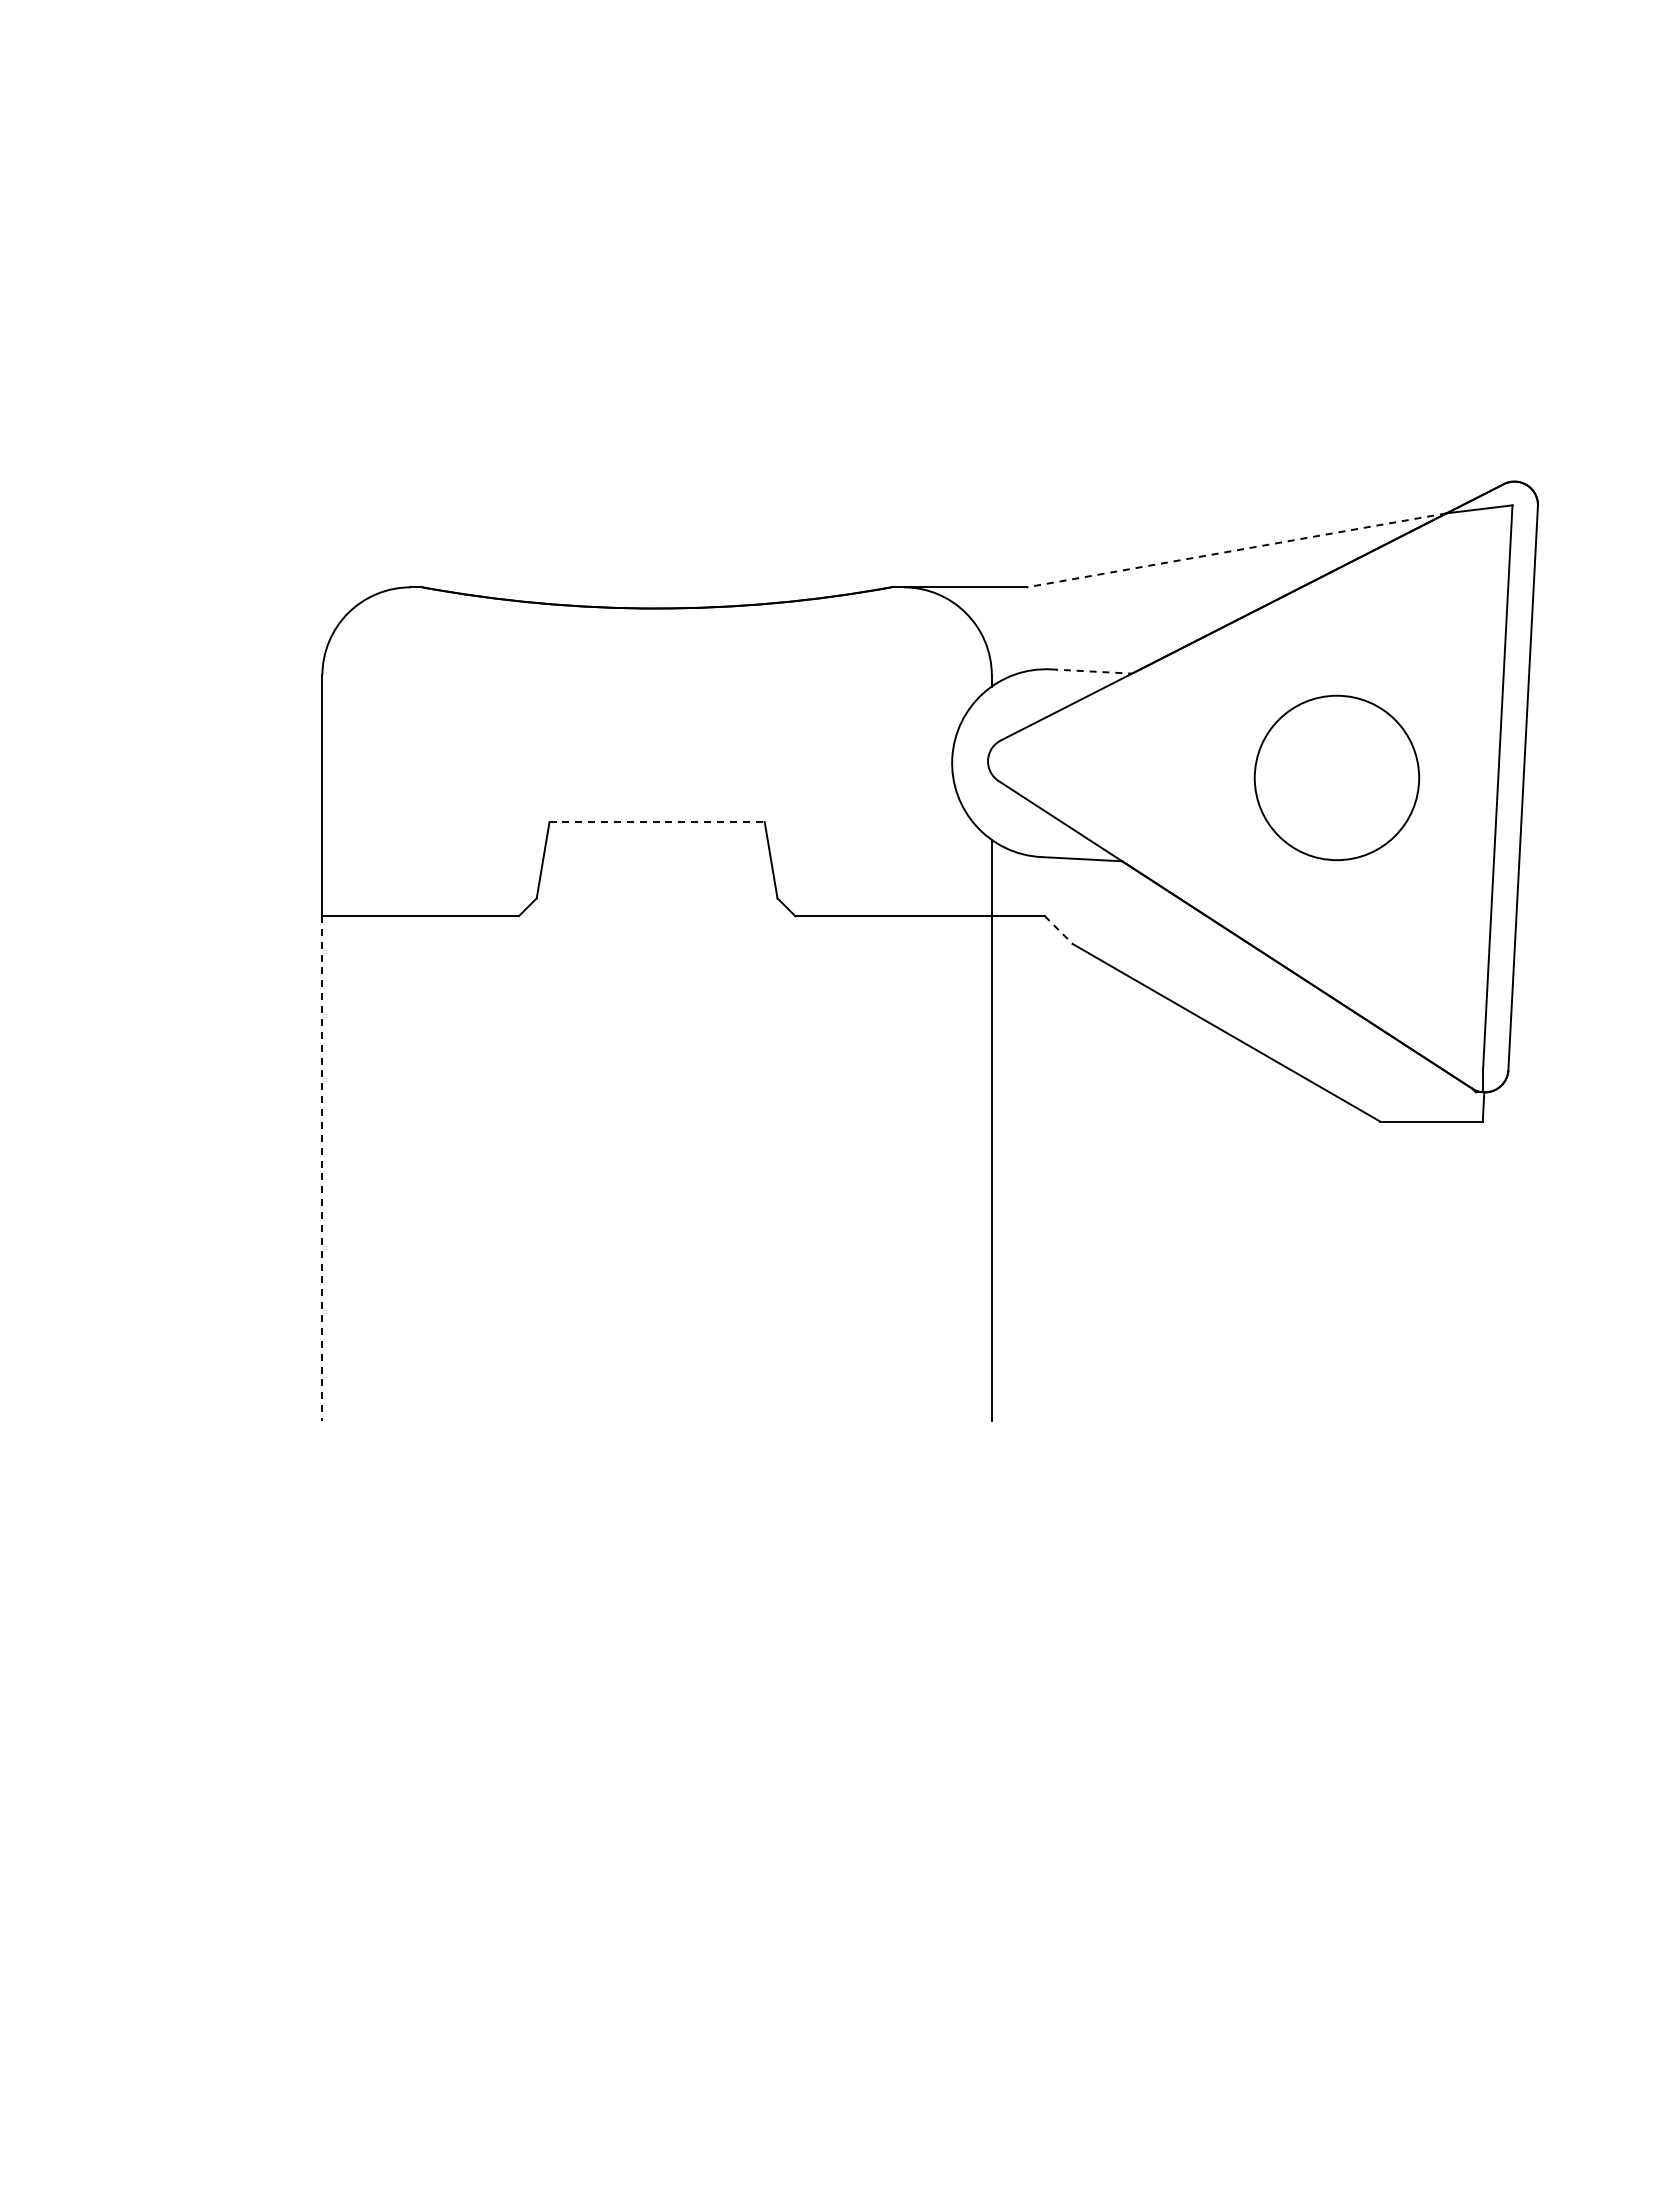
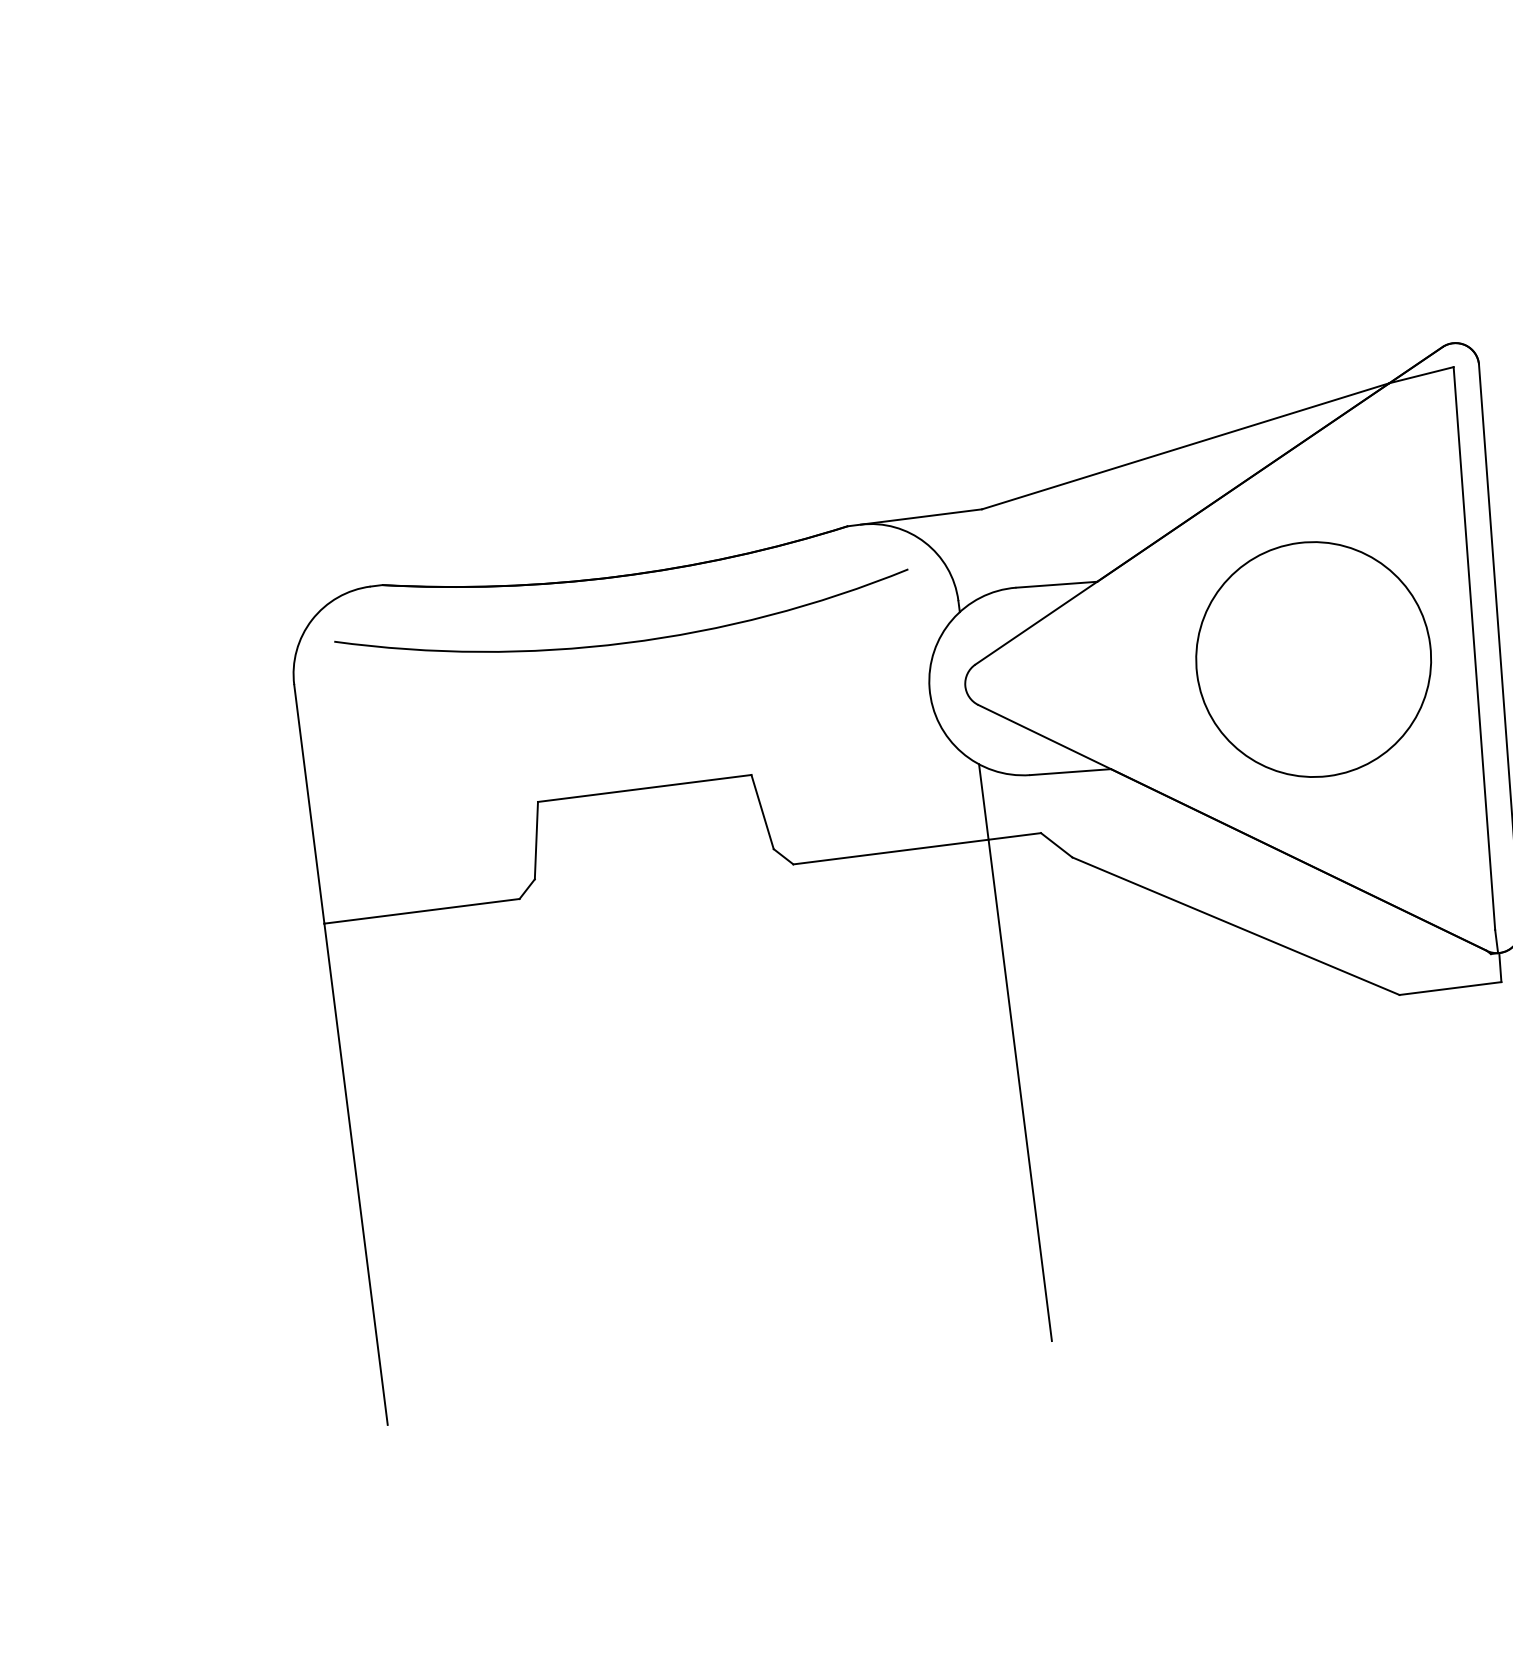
line: (1236, 550) -> (1185, 446), dashed -> solid
line: (1091, 671) -> (1056, 584), dashed -> solid
arc: (656, 674) -> (625, 642), added
circle: (1336, 777) -> (1313, 659), size x1.43
line: (657, 822) -> (645, 788), dashed -> solid
line: (1058, 930) -> (1056, 845), dashed -> solid
line: (322, 1168) -> (356, 1174), dashed -> solid

